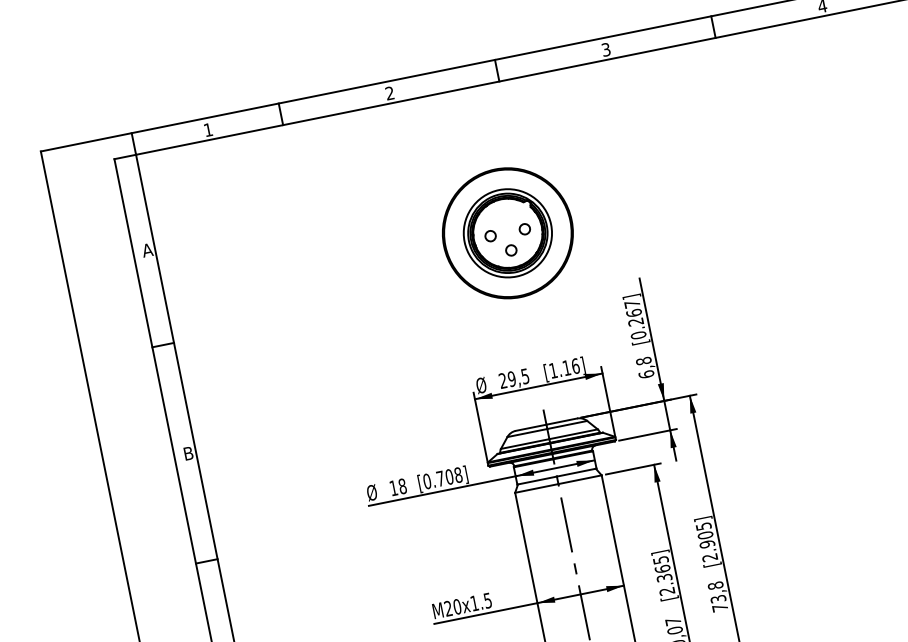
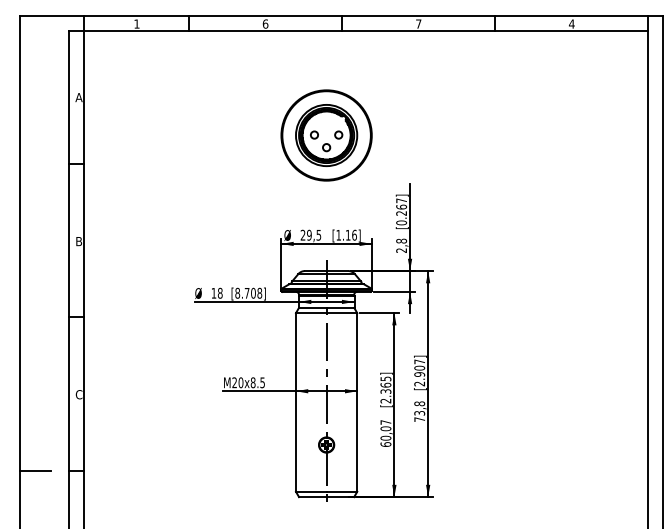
text: (605, 49) -> (418, 23), 3 -> 7
text: (389, 92) -> (265, 23), 2 -> 6
text: (646, 374) -> (401, 250), 6,8 -> 2,8
text: (427, 481) -> (237, 293), [0.708] -> [8.708]
text: (703, 525) -> (419, 361), [2.905] -> [2.907]
text: (473, 603) -> (252, 382), M20x1.5 -> M20x8.5

